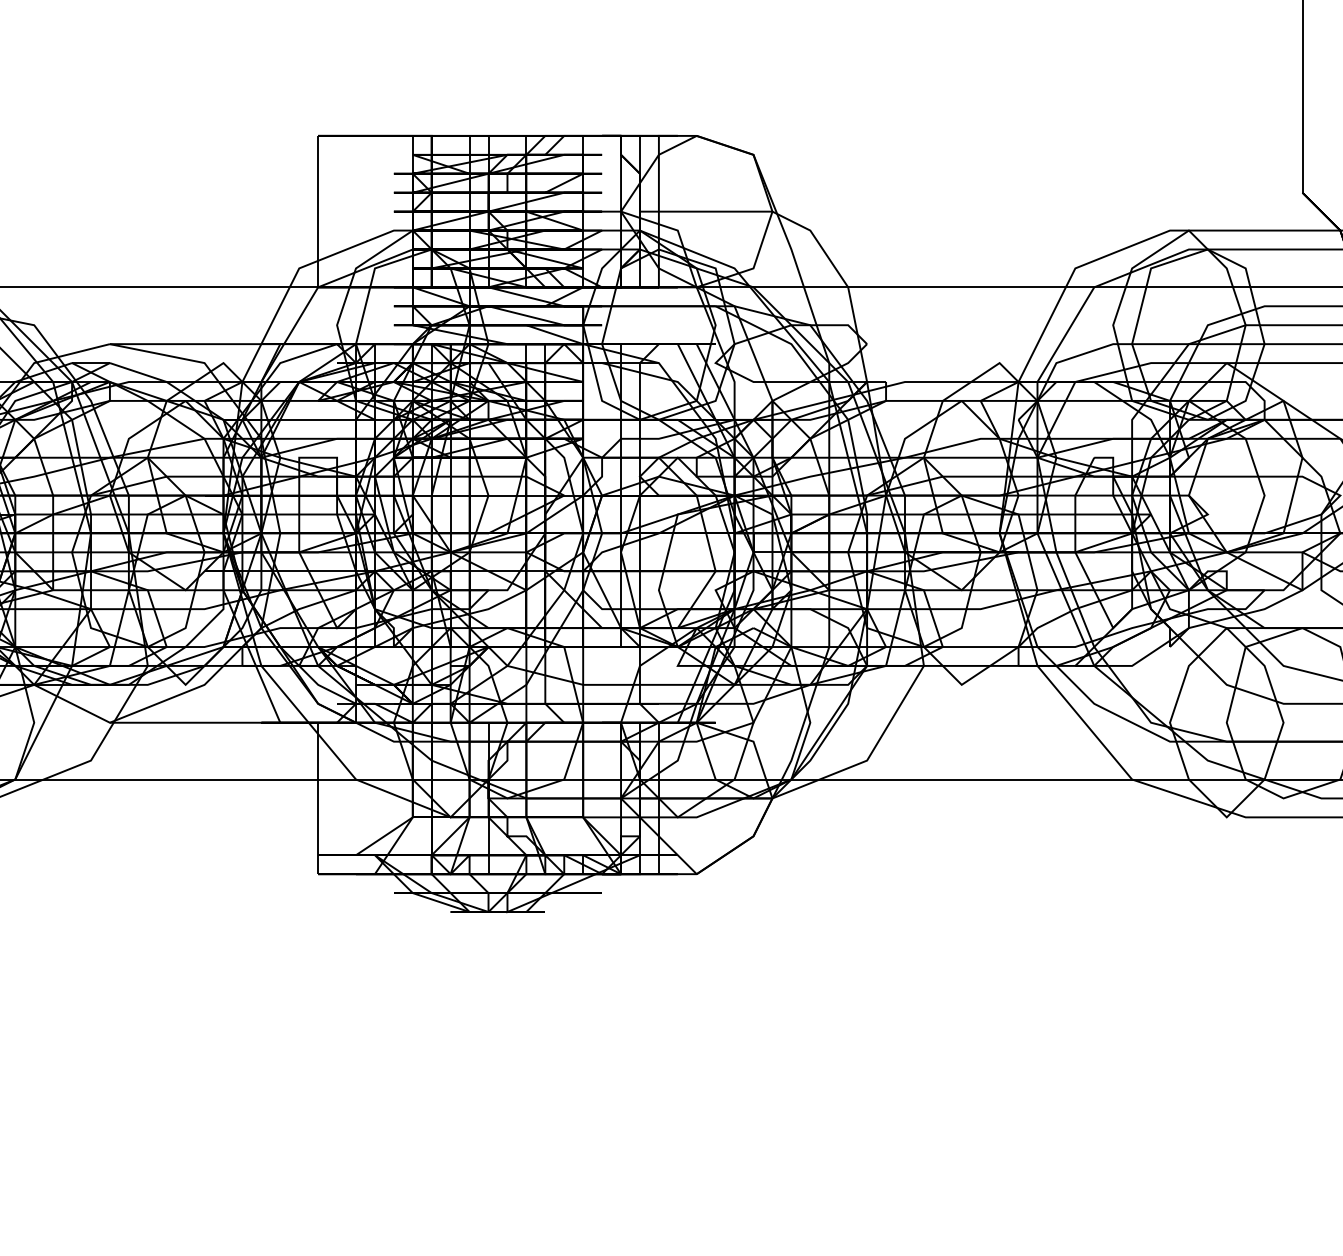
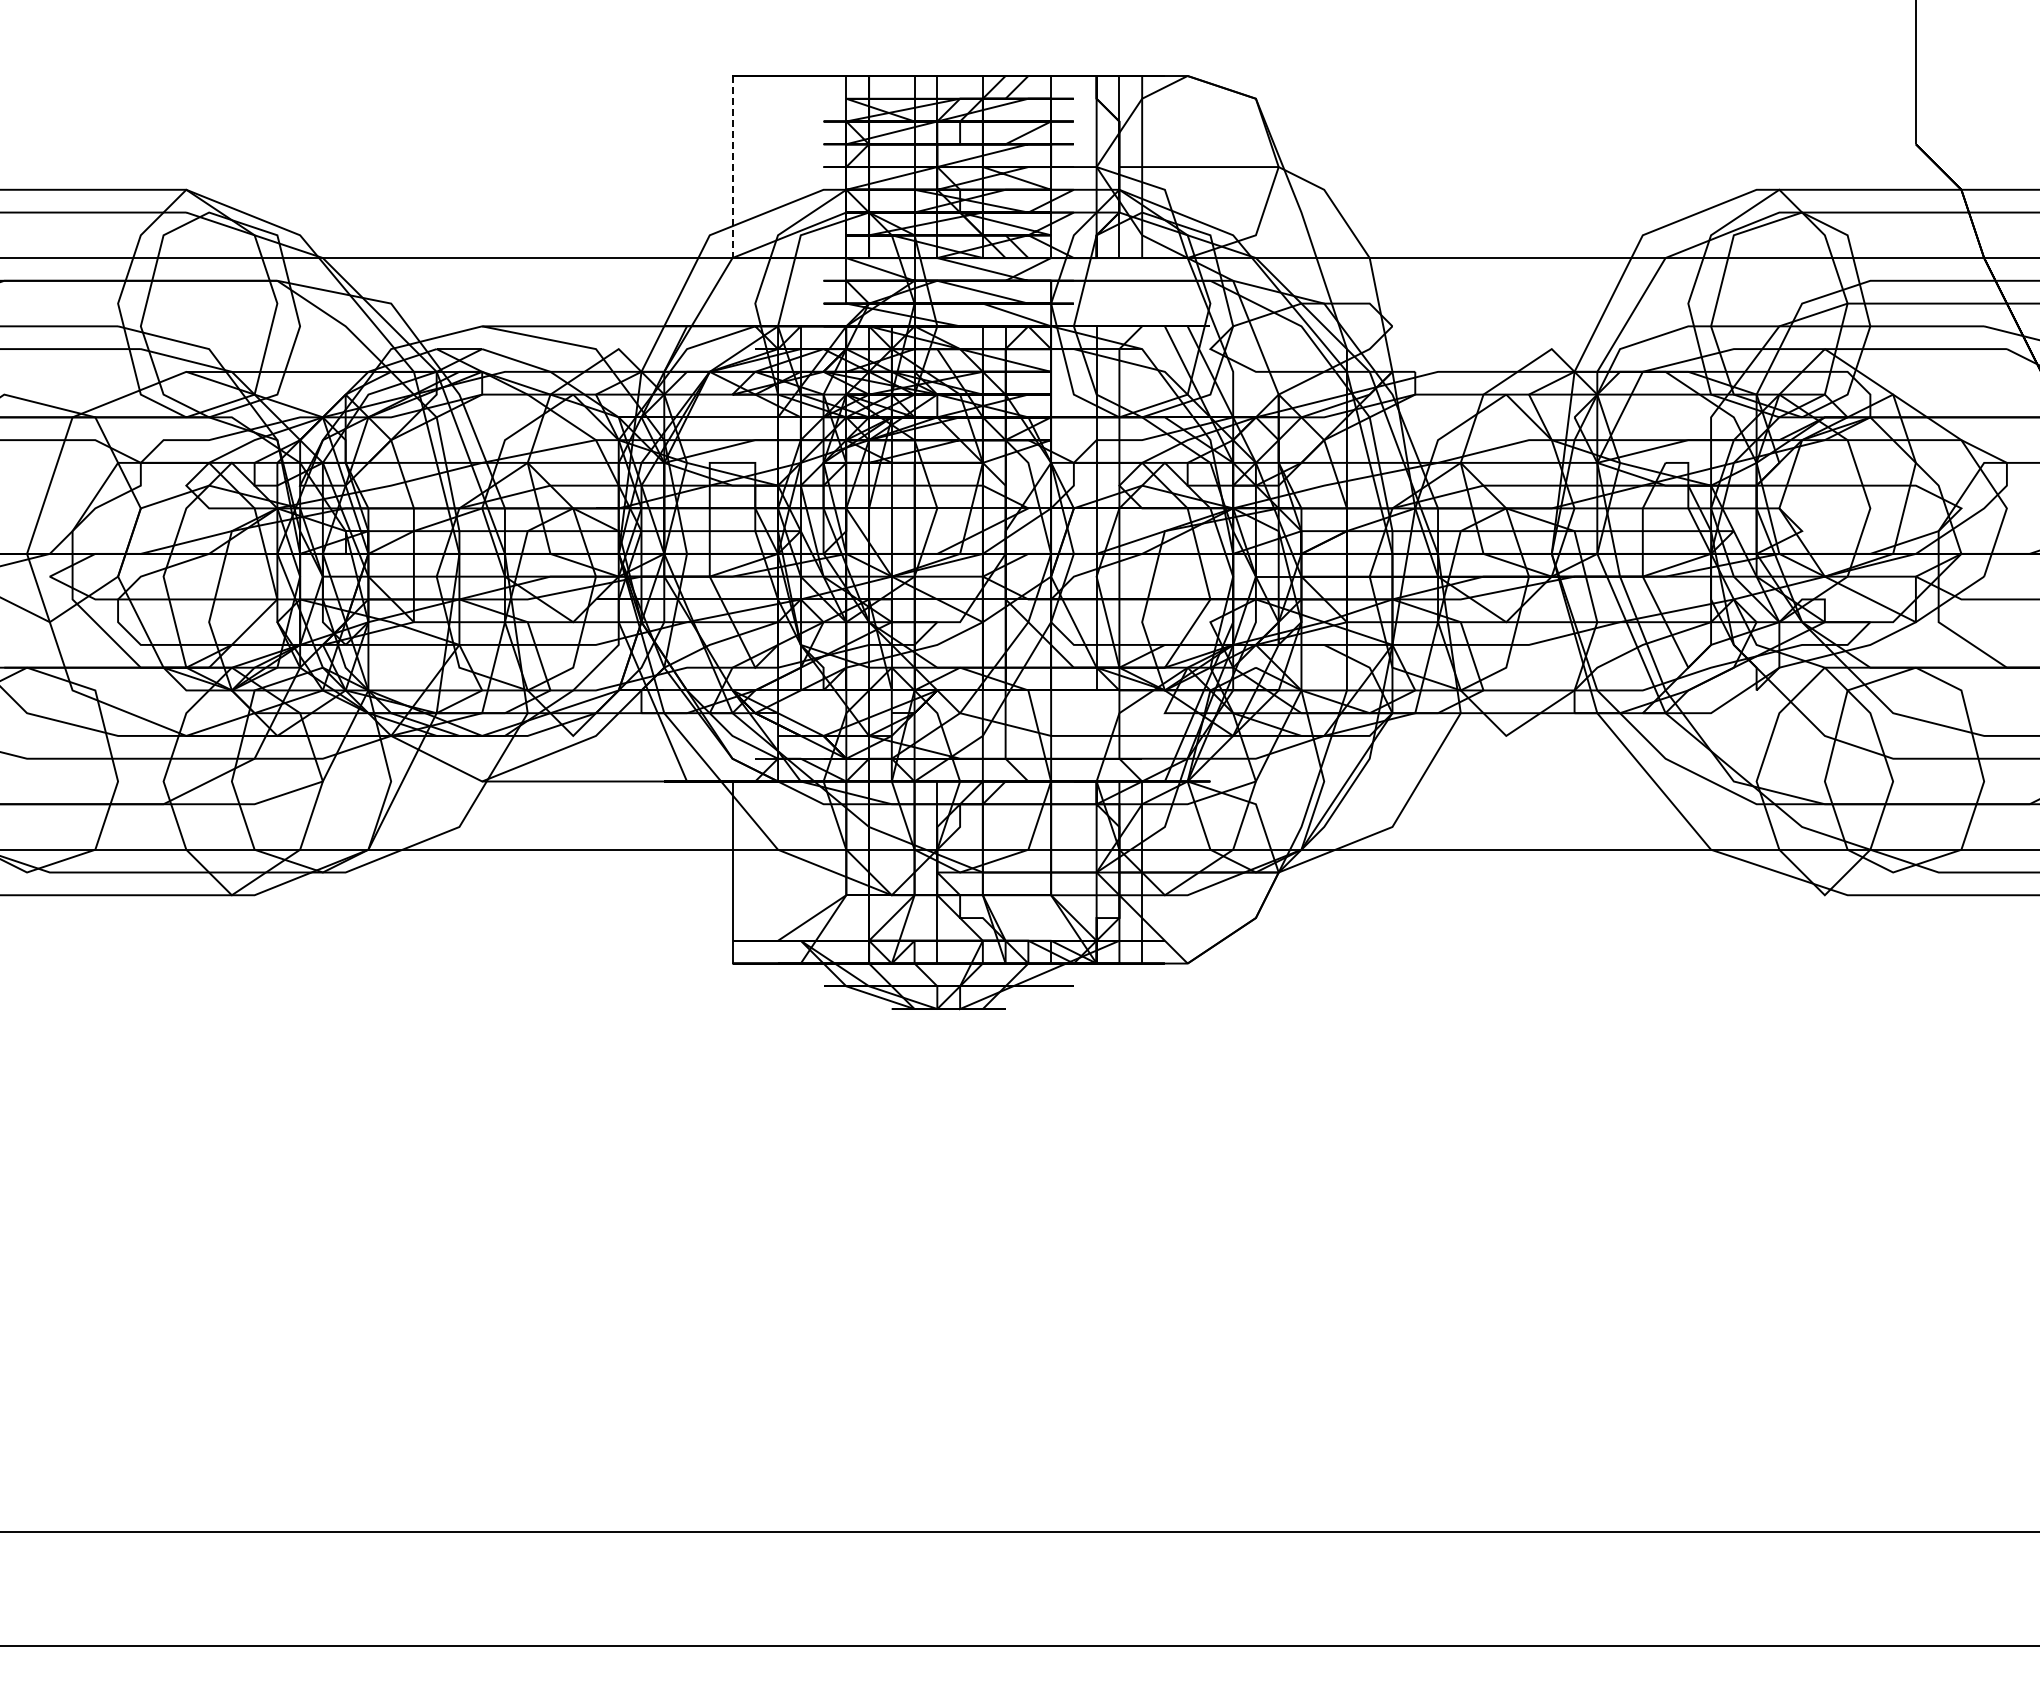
line: (318, 212) -> (732, 167), solid -> dashed

